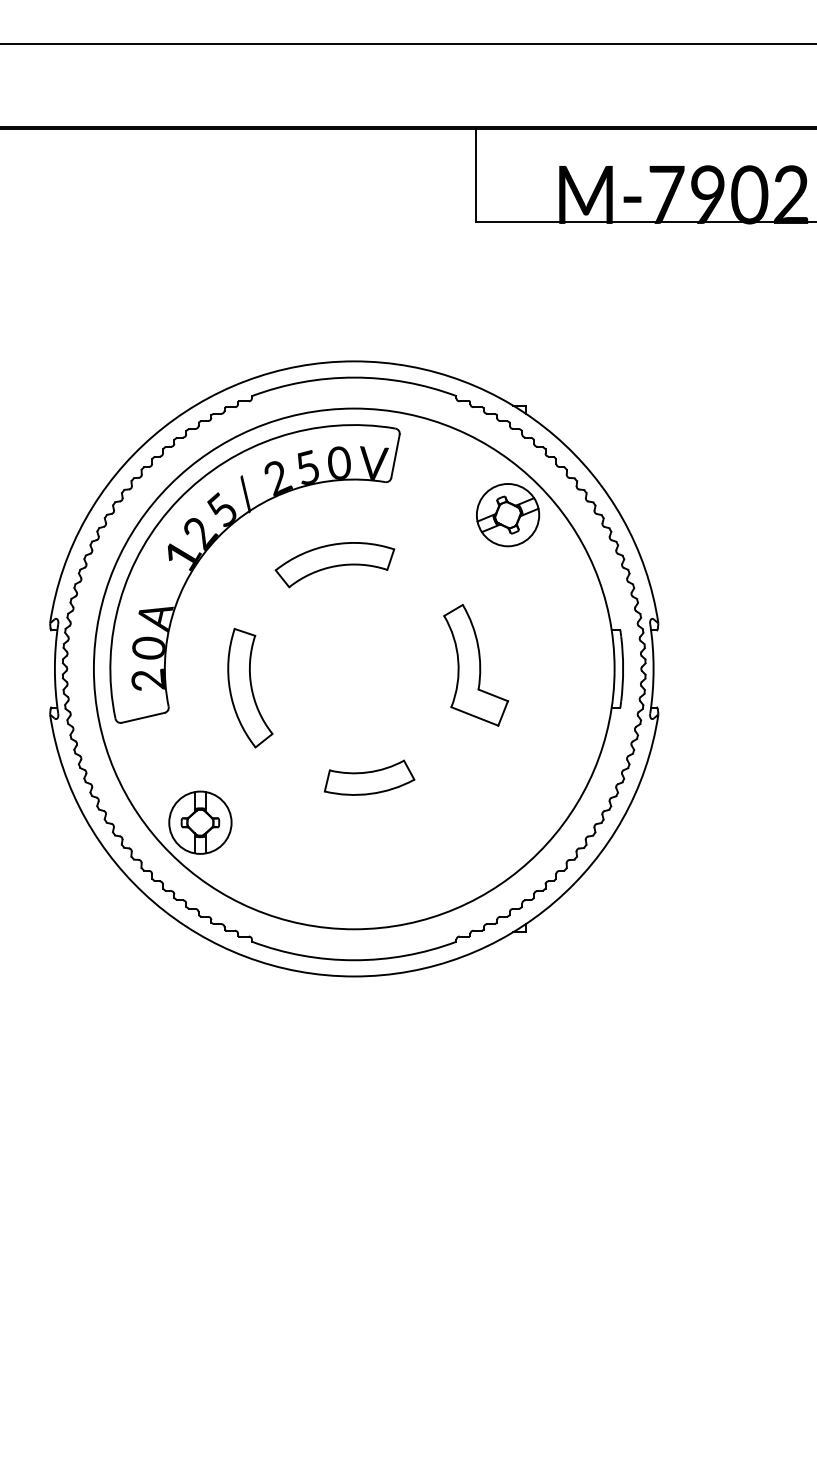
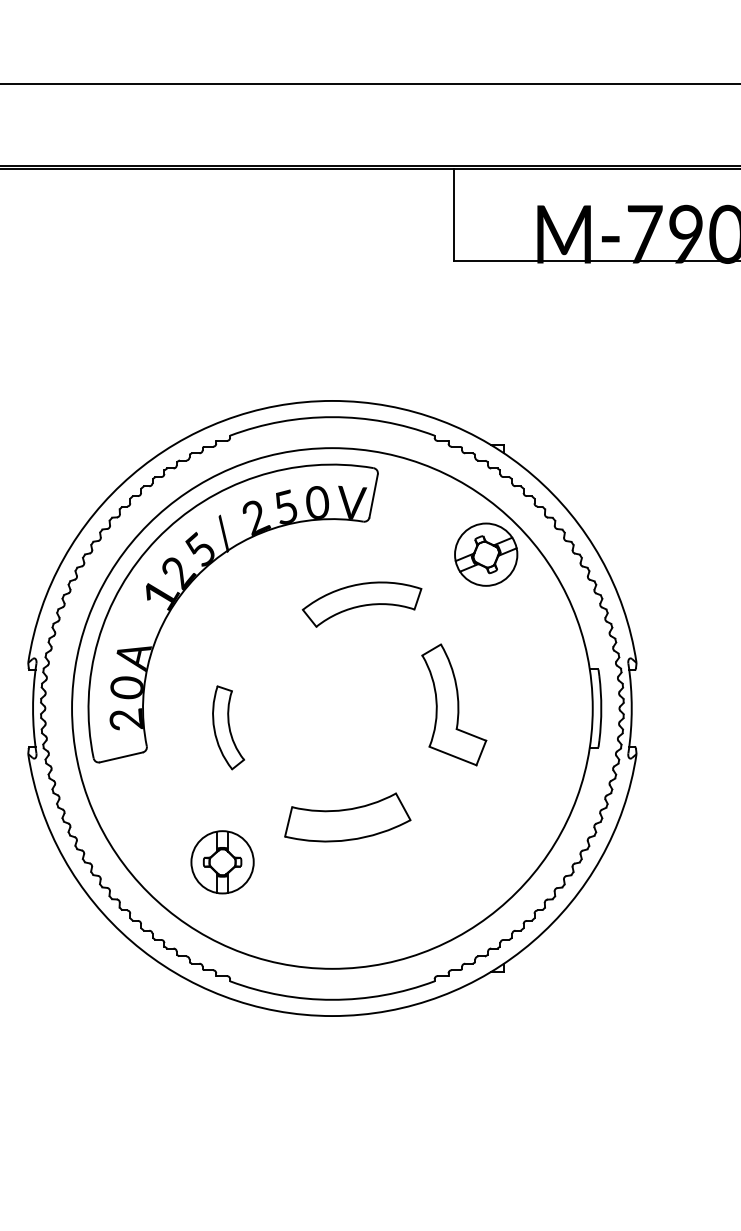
part: (334, 565) -> (361, 605), moved
part: (250, 688) -> (228, 728), size x0.7
part: (369, 777) -> (347, 817), size x1.4
part: (200, 822) -> (222, 862), moved

